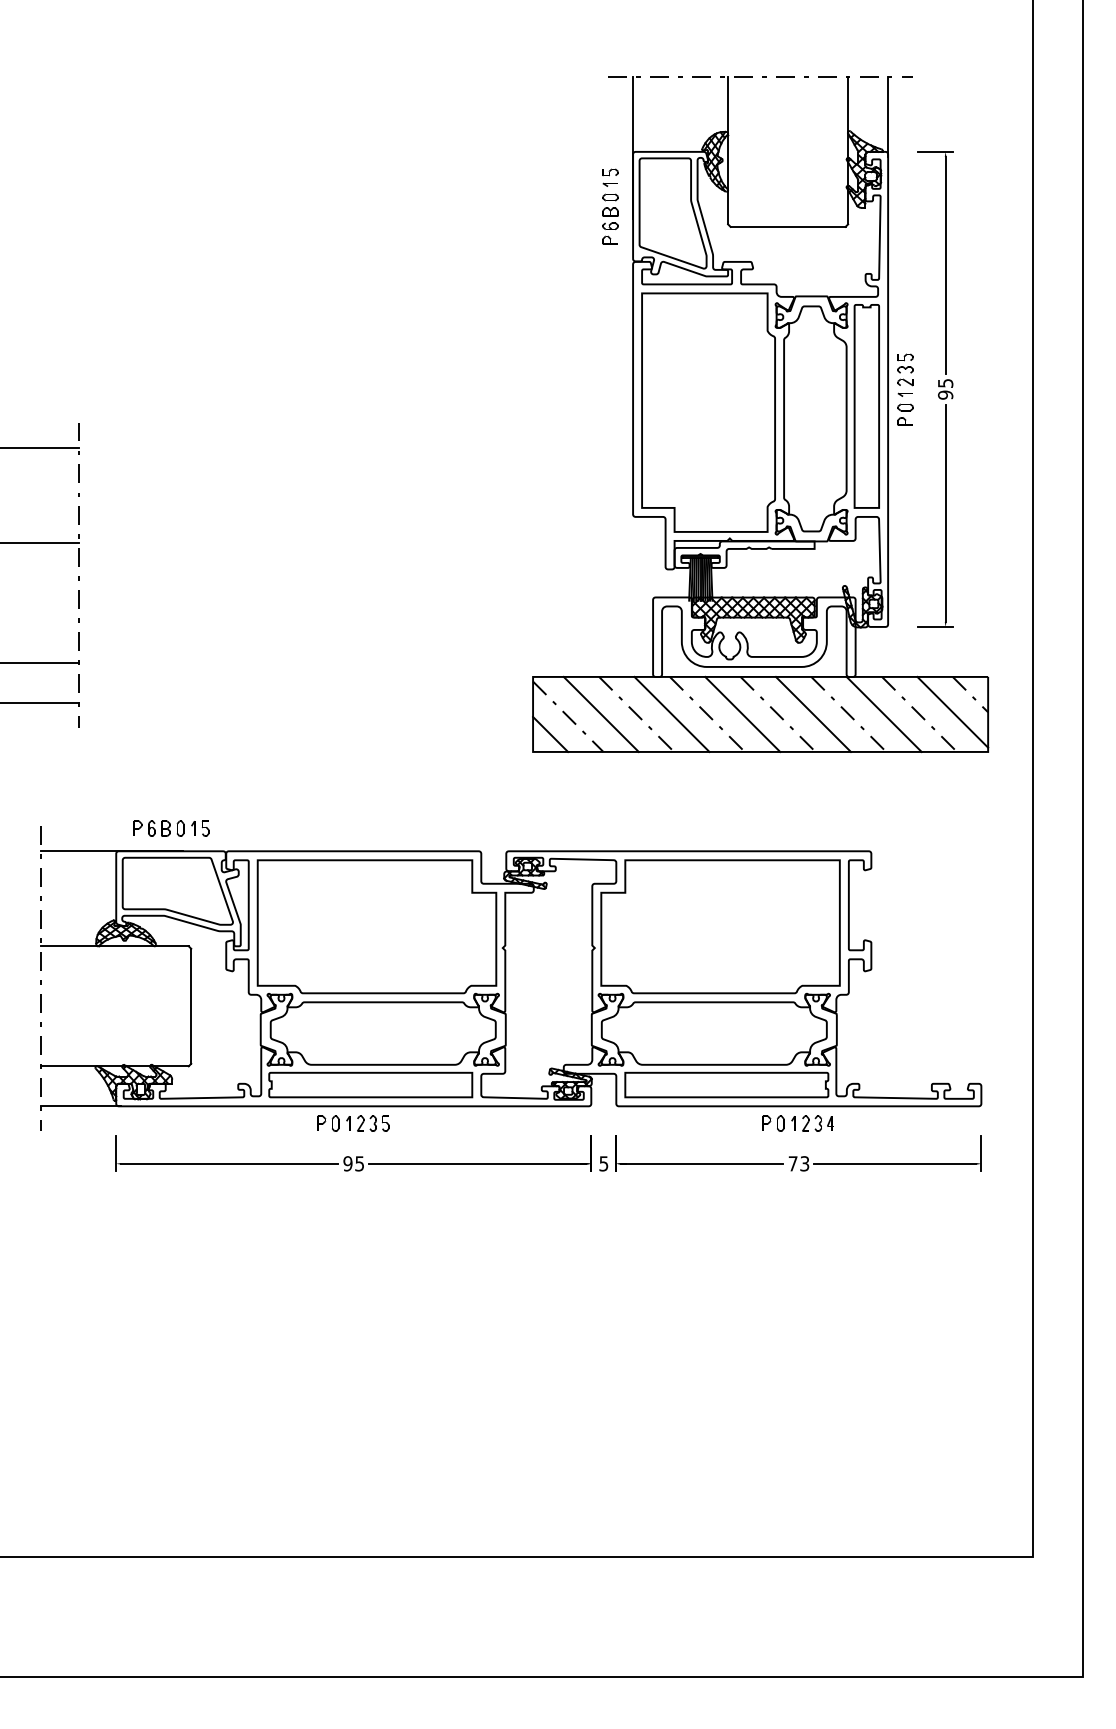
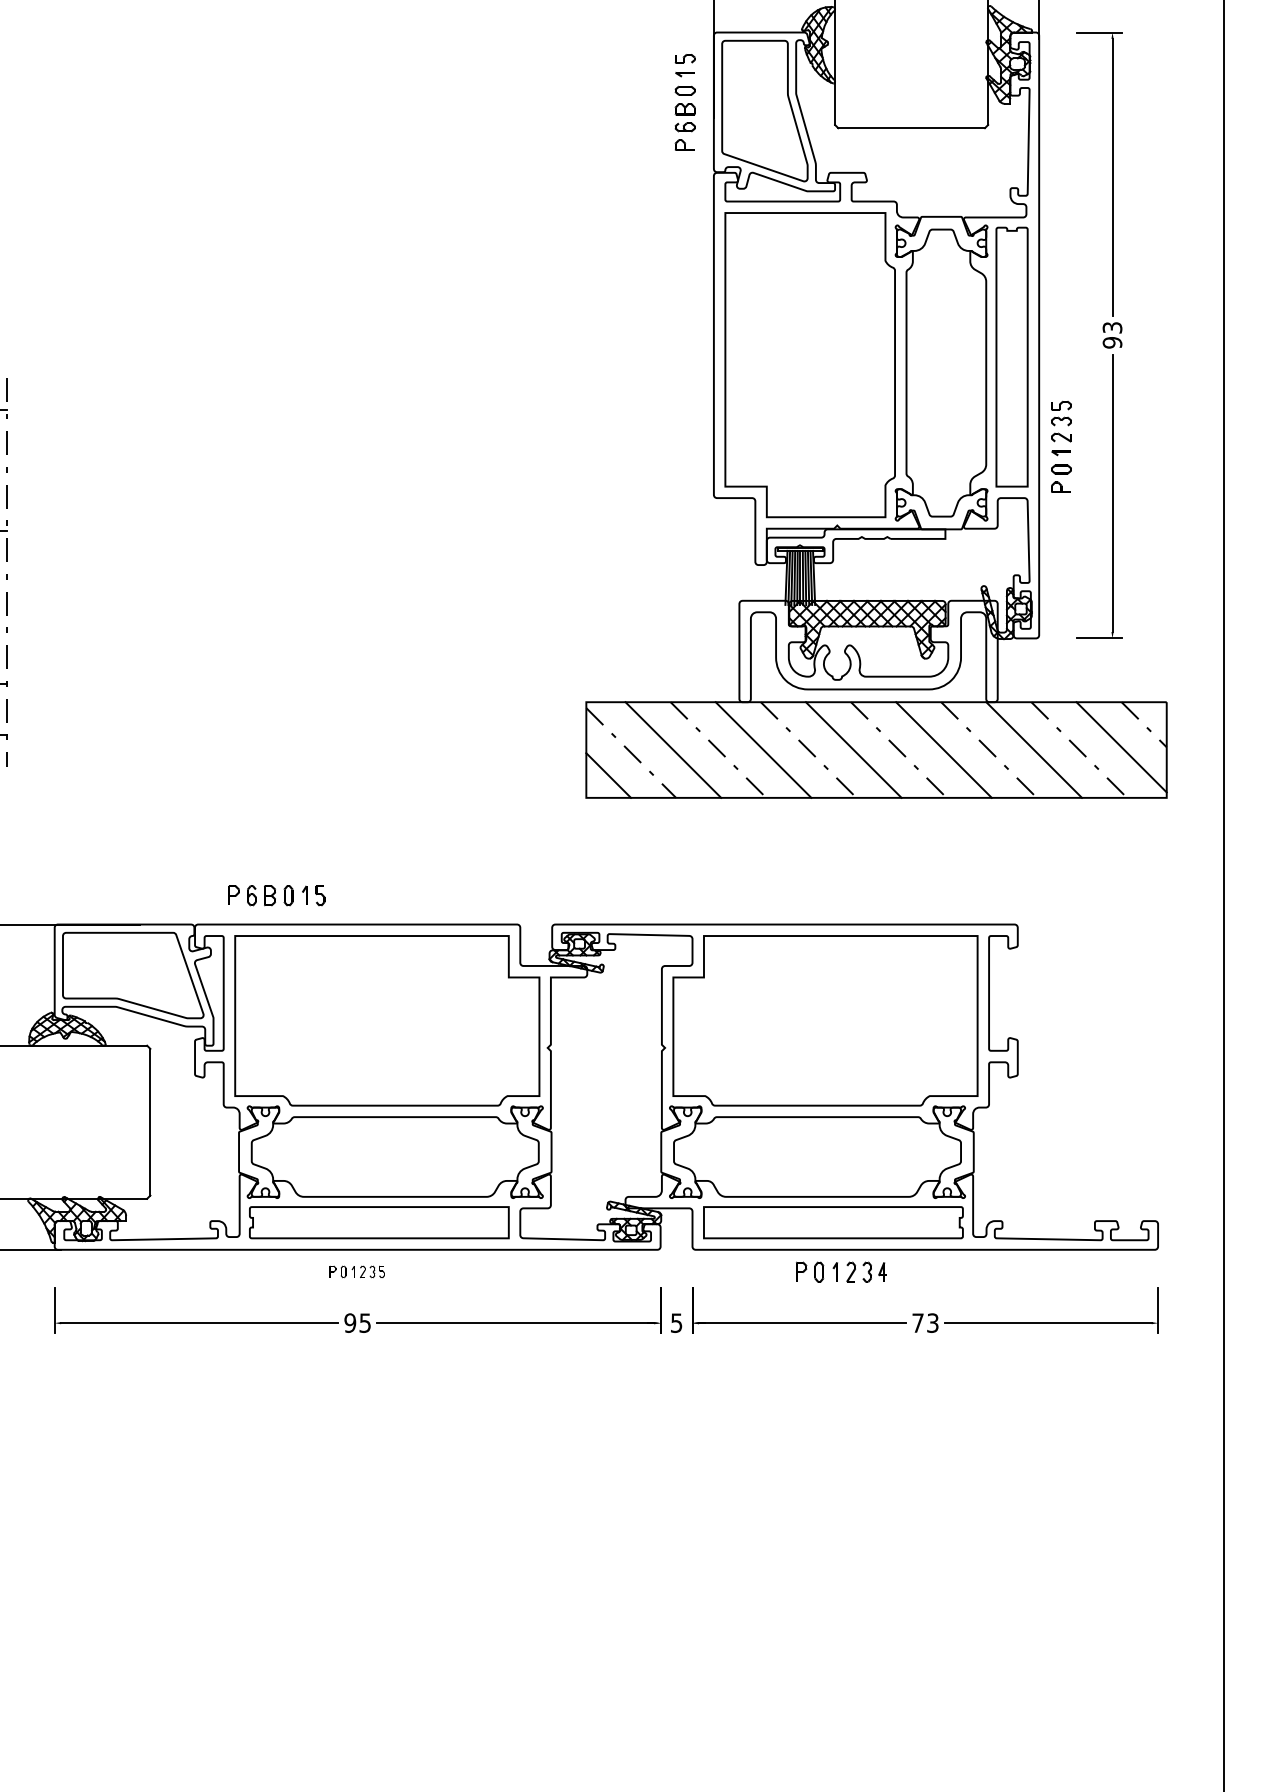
text: (944, 383) -> (1111, 327), 95 -> 93
part: (905, 389) -> (1061, 446), moved
part: (171, 828) -> (276, 895), moved
part: (353, 1123) -> (357, 1271), size x0.6
part: (797, 1123) -> (840, 1271), moved

